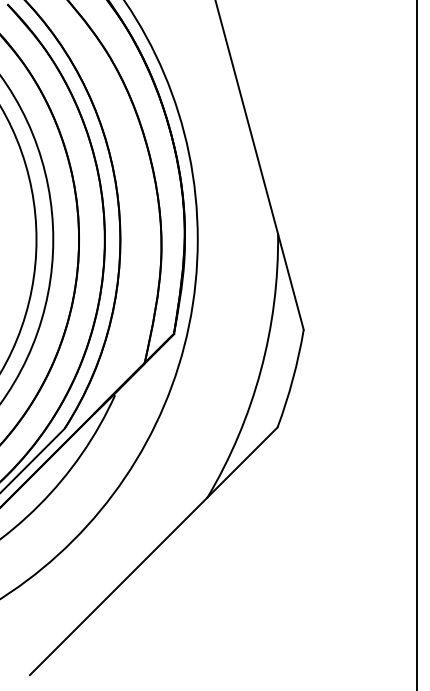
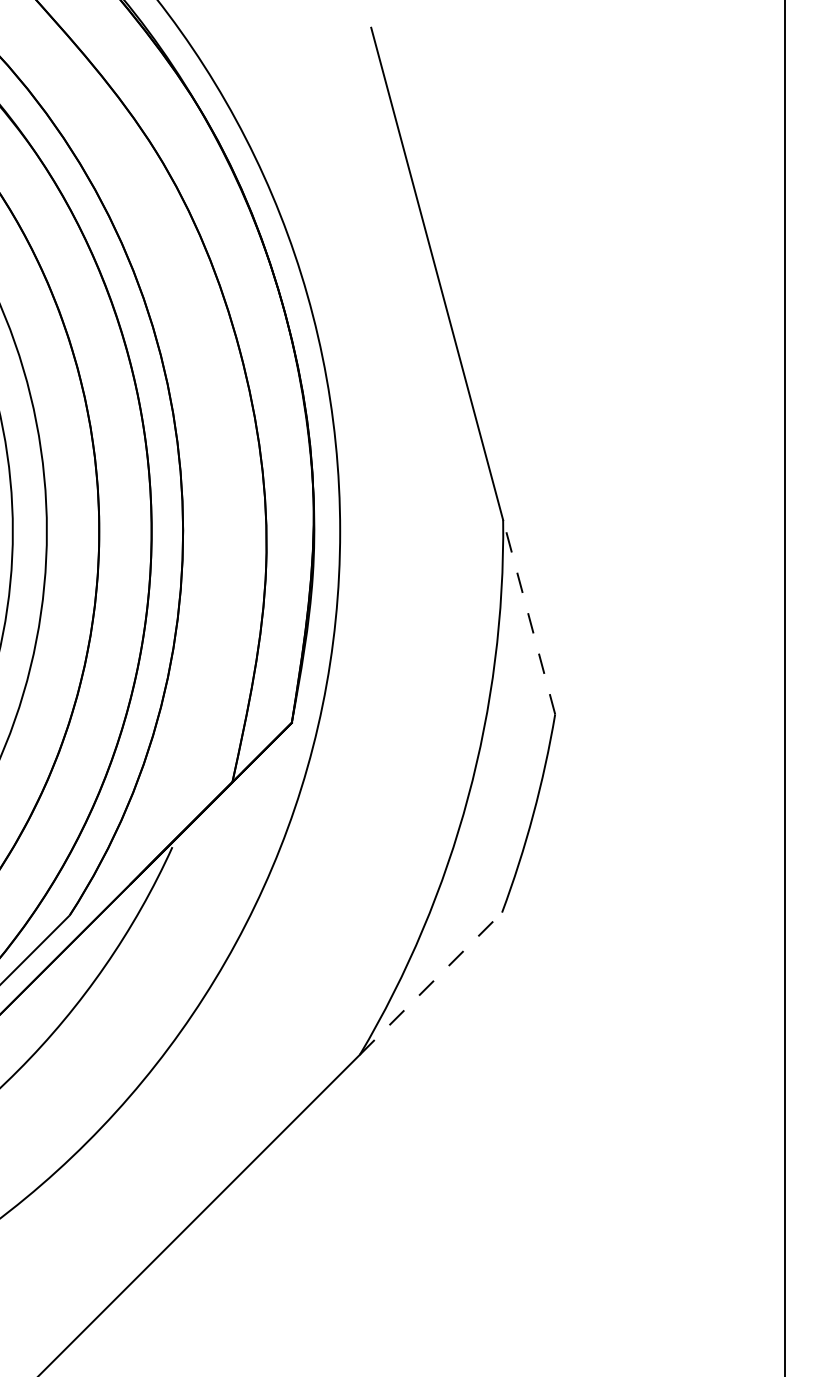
line: (290, 281) -> (528, 616), solid -> dashed
line: (242, 462) -> (430, 983), solid -> dashed

